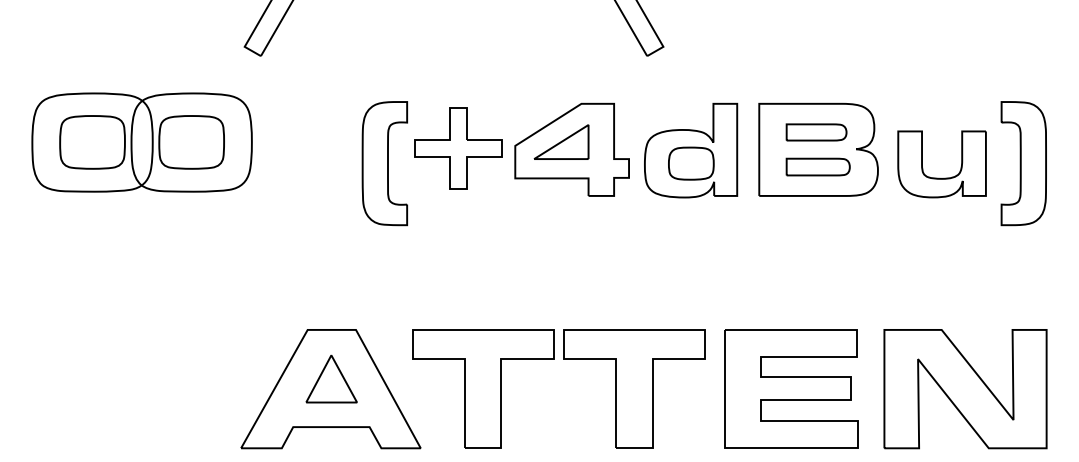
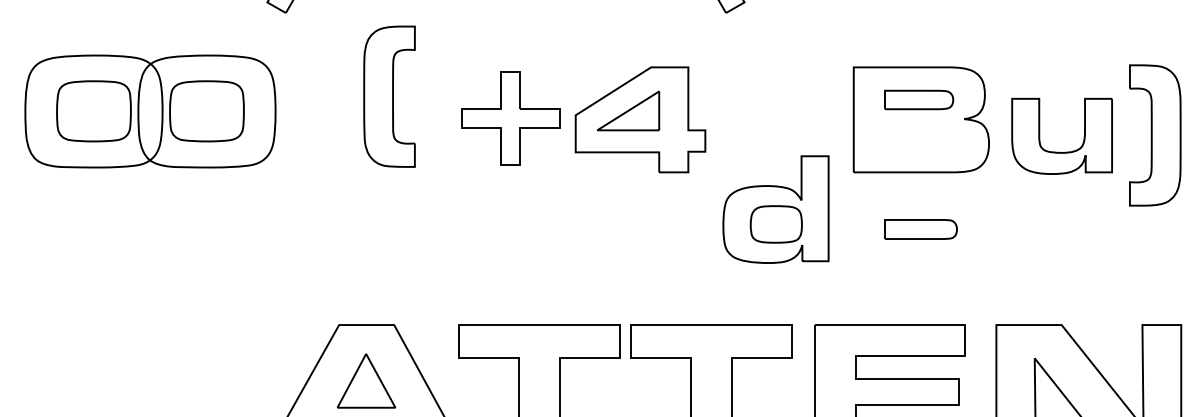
part: (691, 150) -> (776, 209), moved
part: (384, 163) -> (389, 96), moved
part: (817, 166) -> (920, 228), moved

